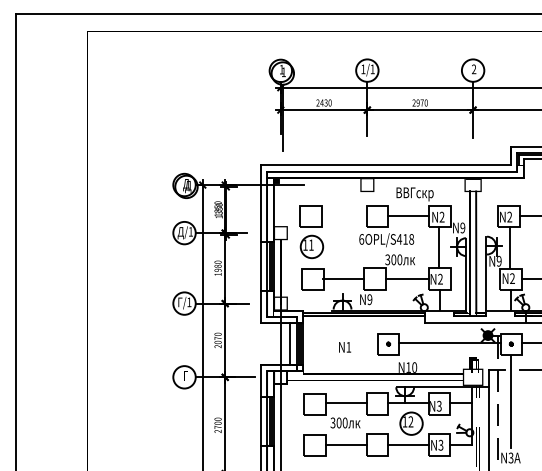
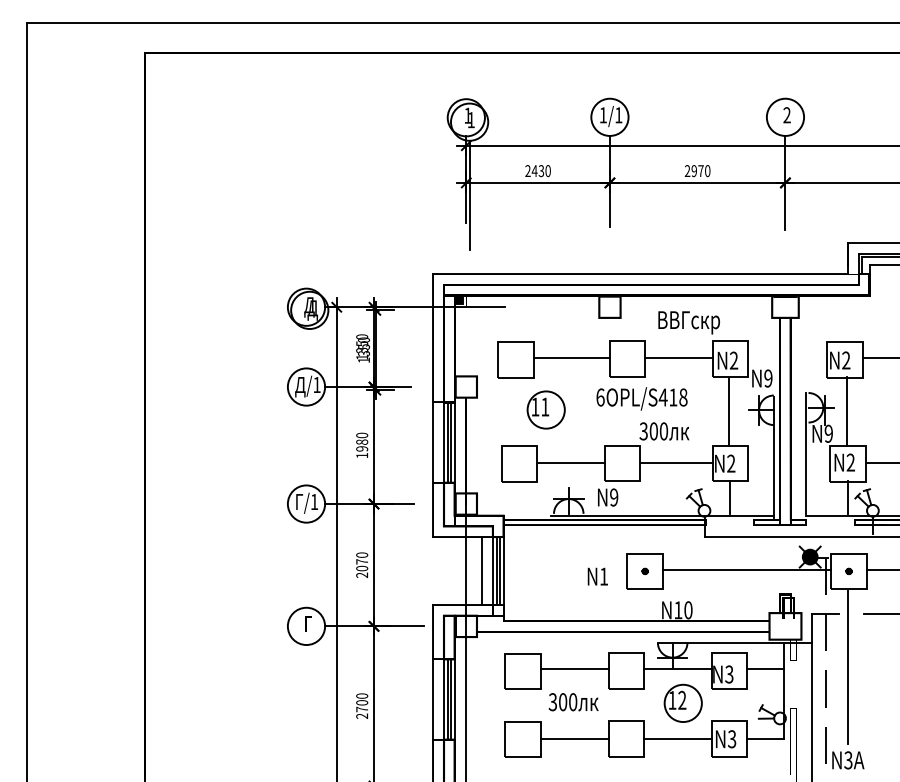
line: (344, 215) -> (571, 357), added
part: (311, 246) -> (545, 409), moved
text: (345, 347) -> (598, 576), moved

